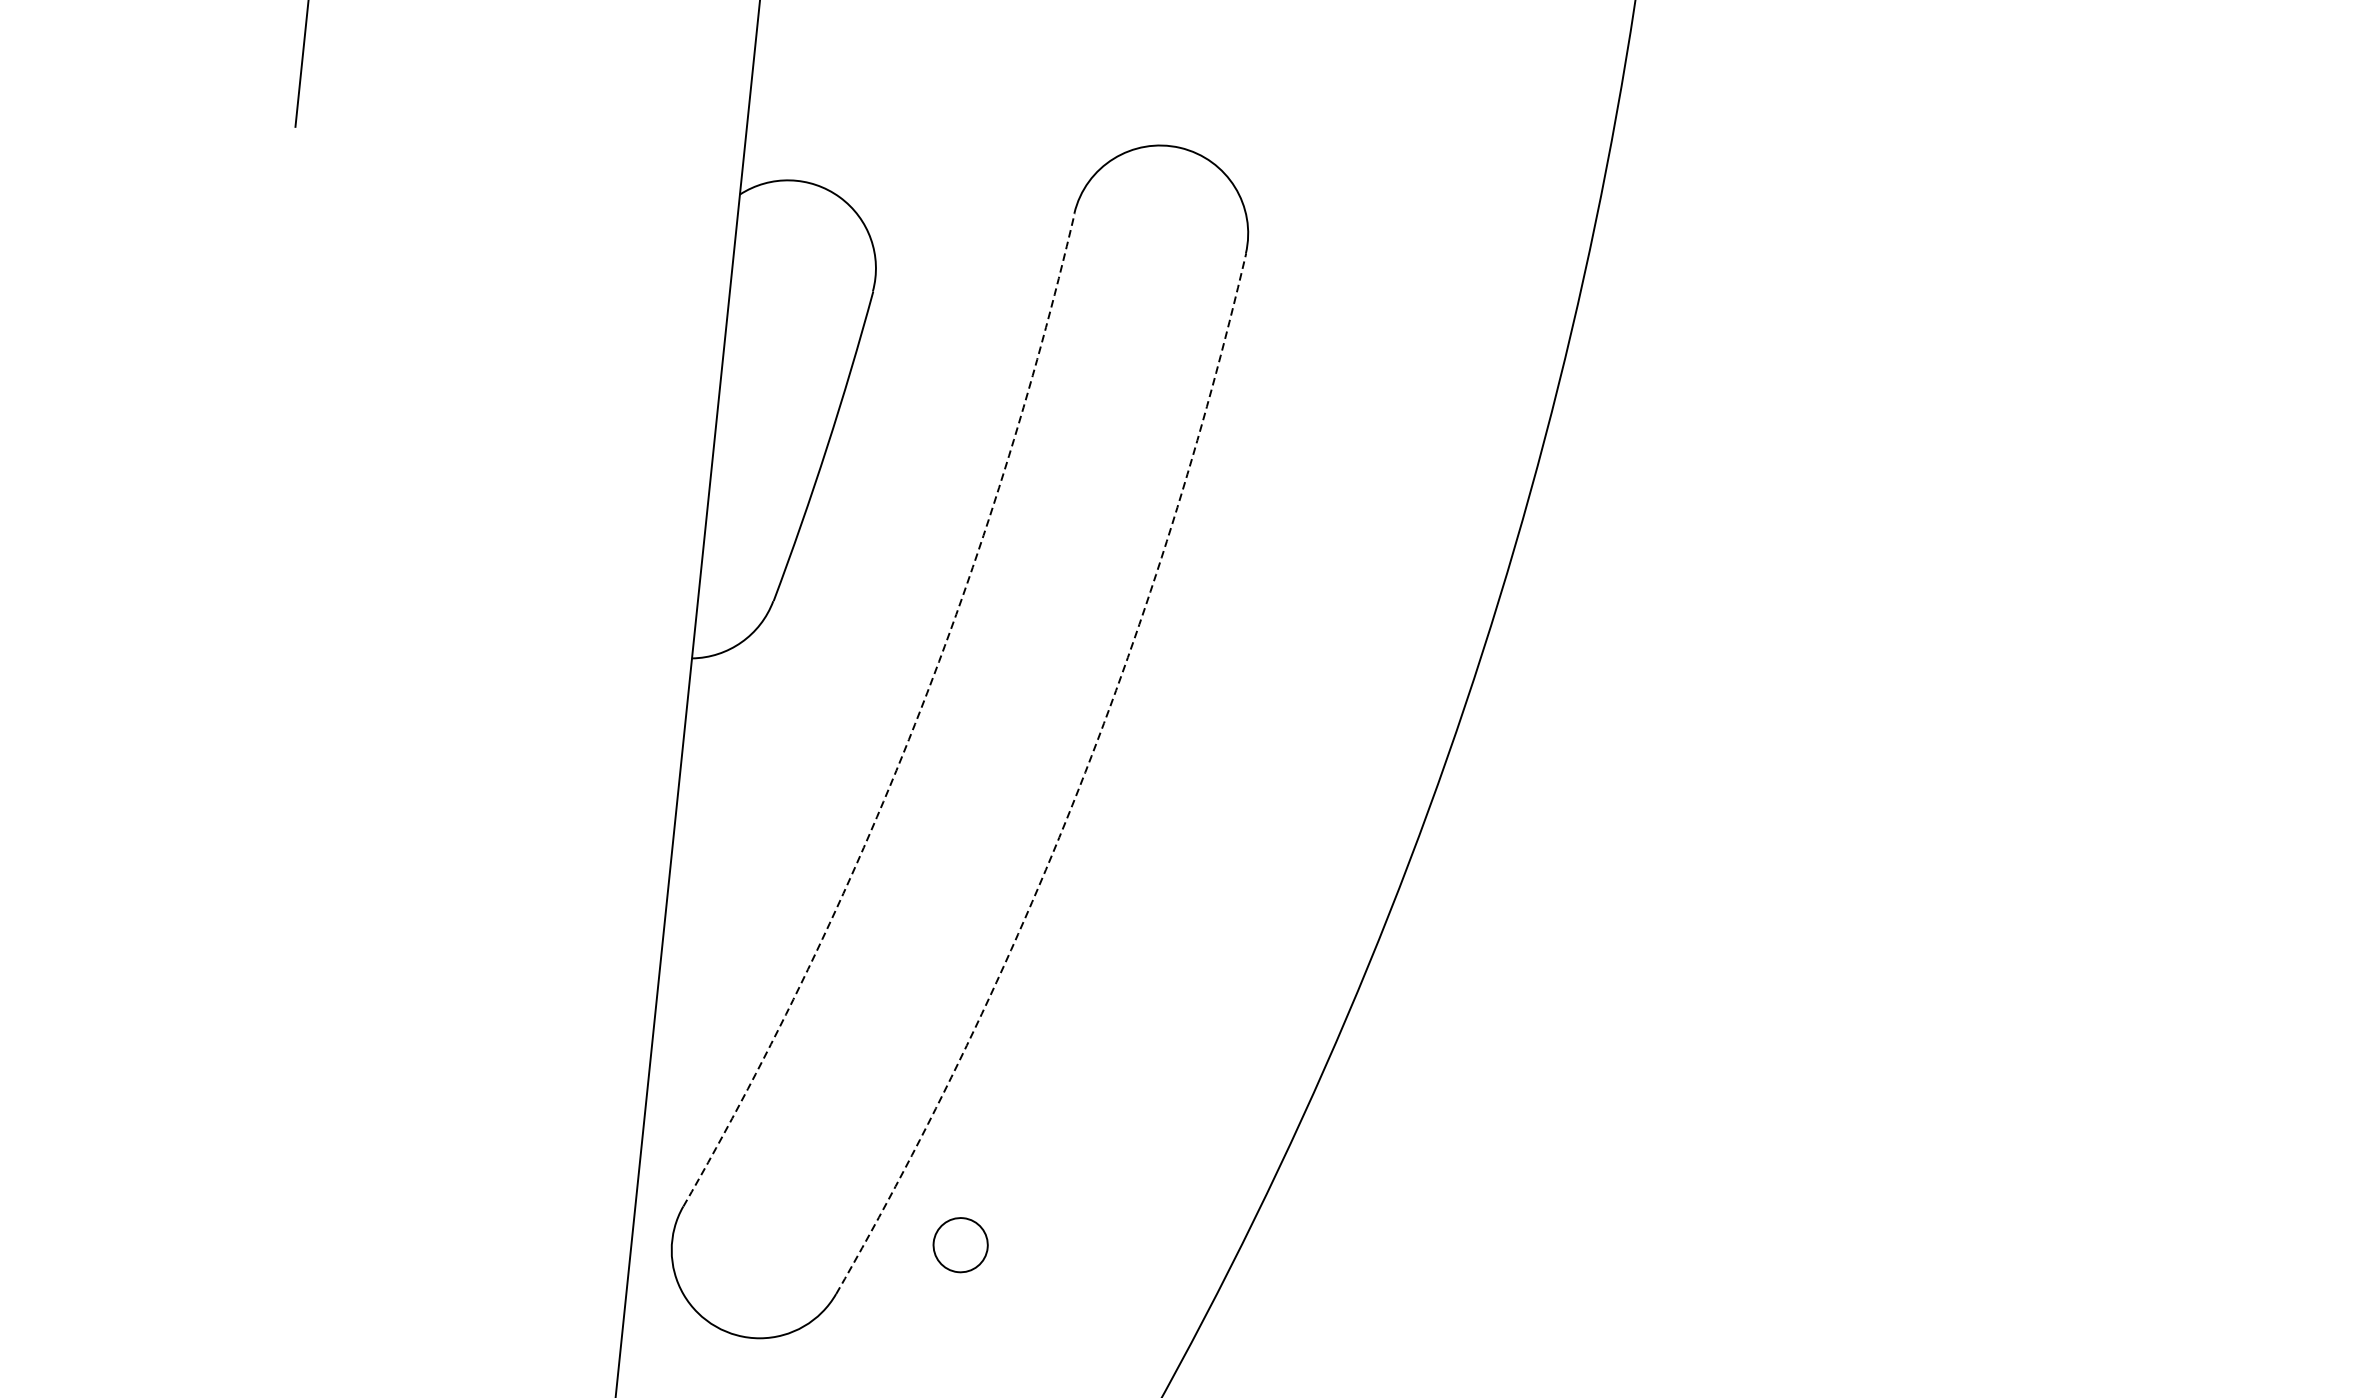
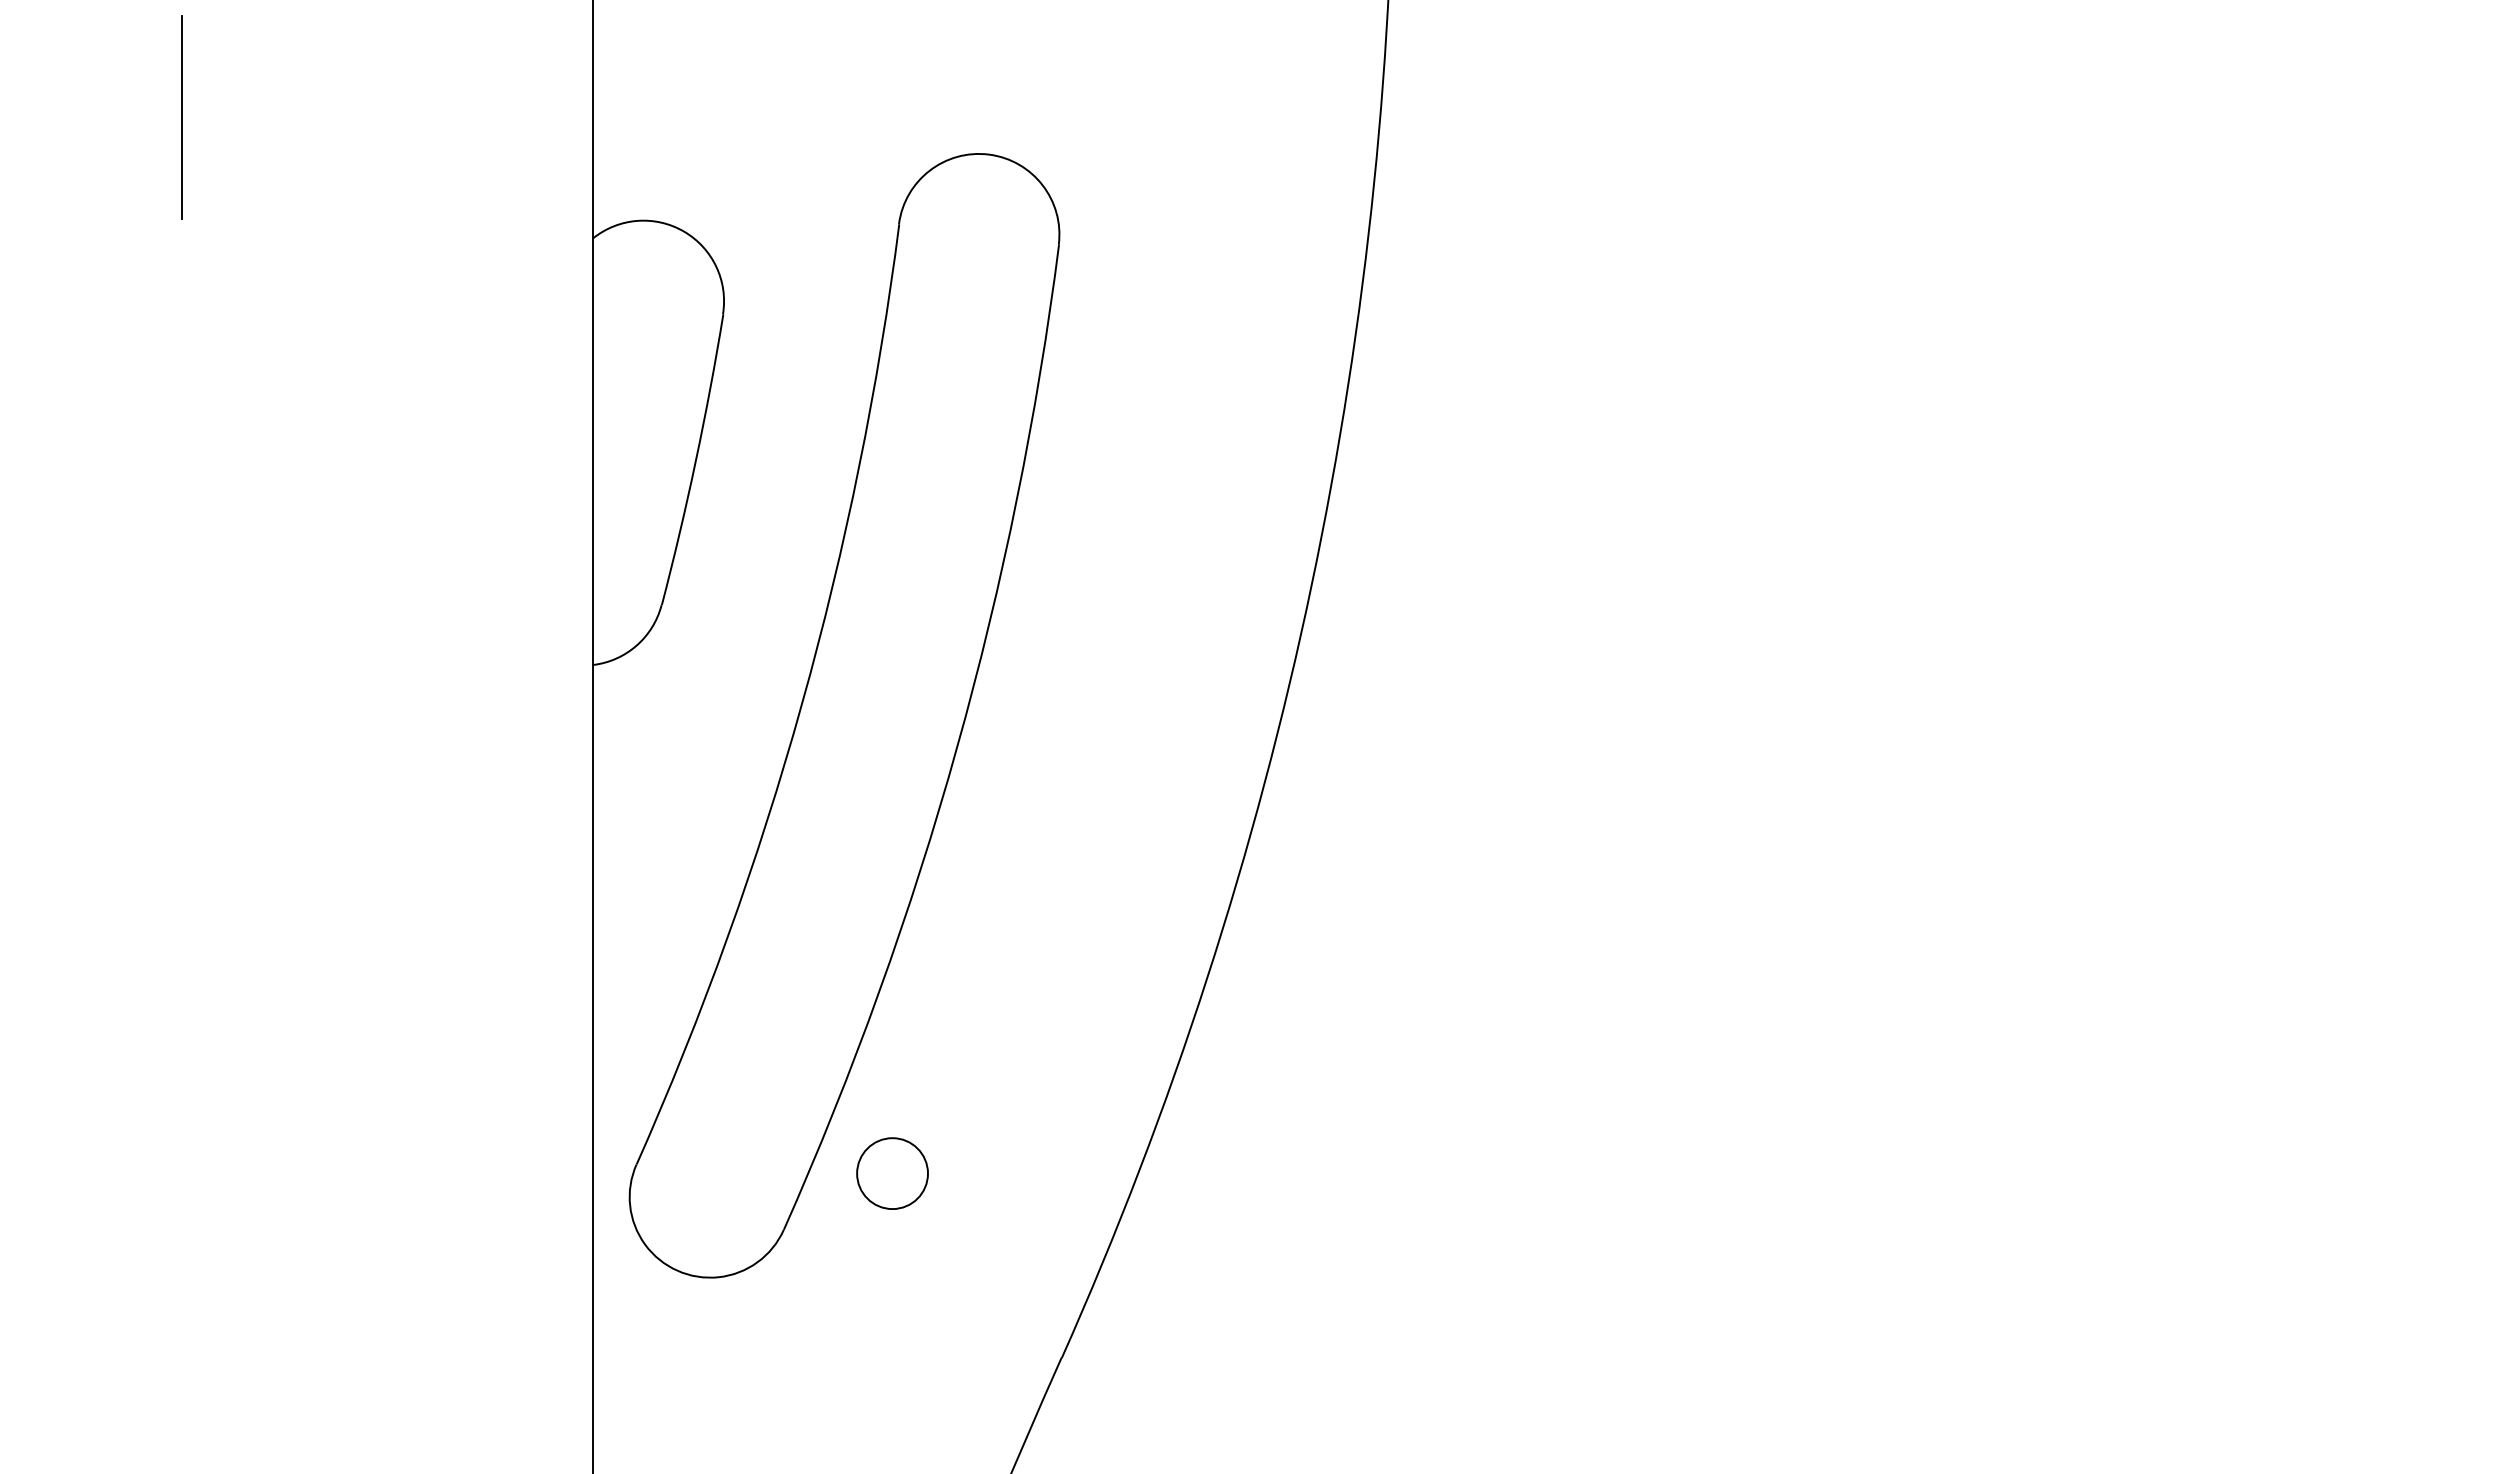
arc: (915, 723) -> (802, 703), dashed -> solid
arc: (1079, 789) -> (957, 747), dashed -> solid
circle: (960, 1245) -> (892, 1173), size x1.43

